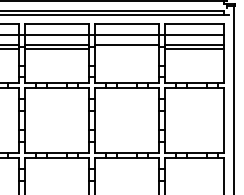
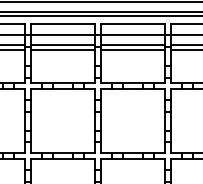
line: (126, 49) -> (132, 50), added

